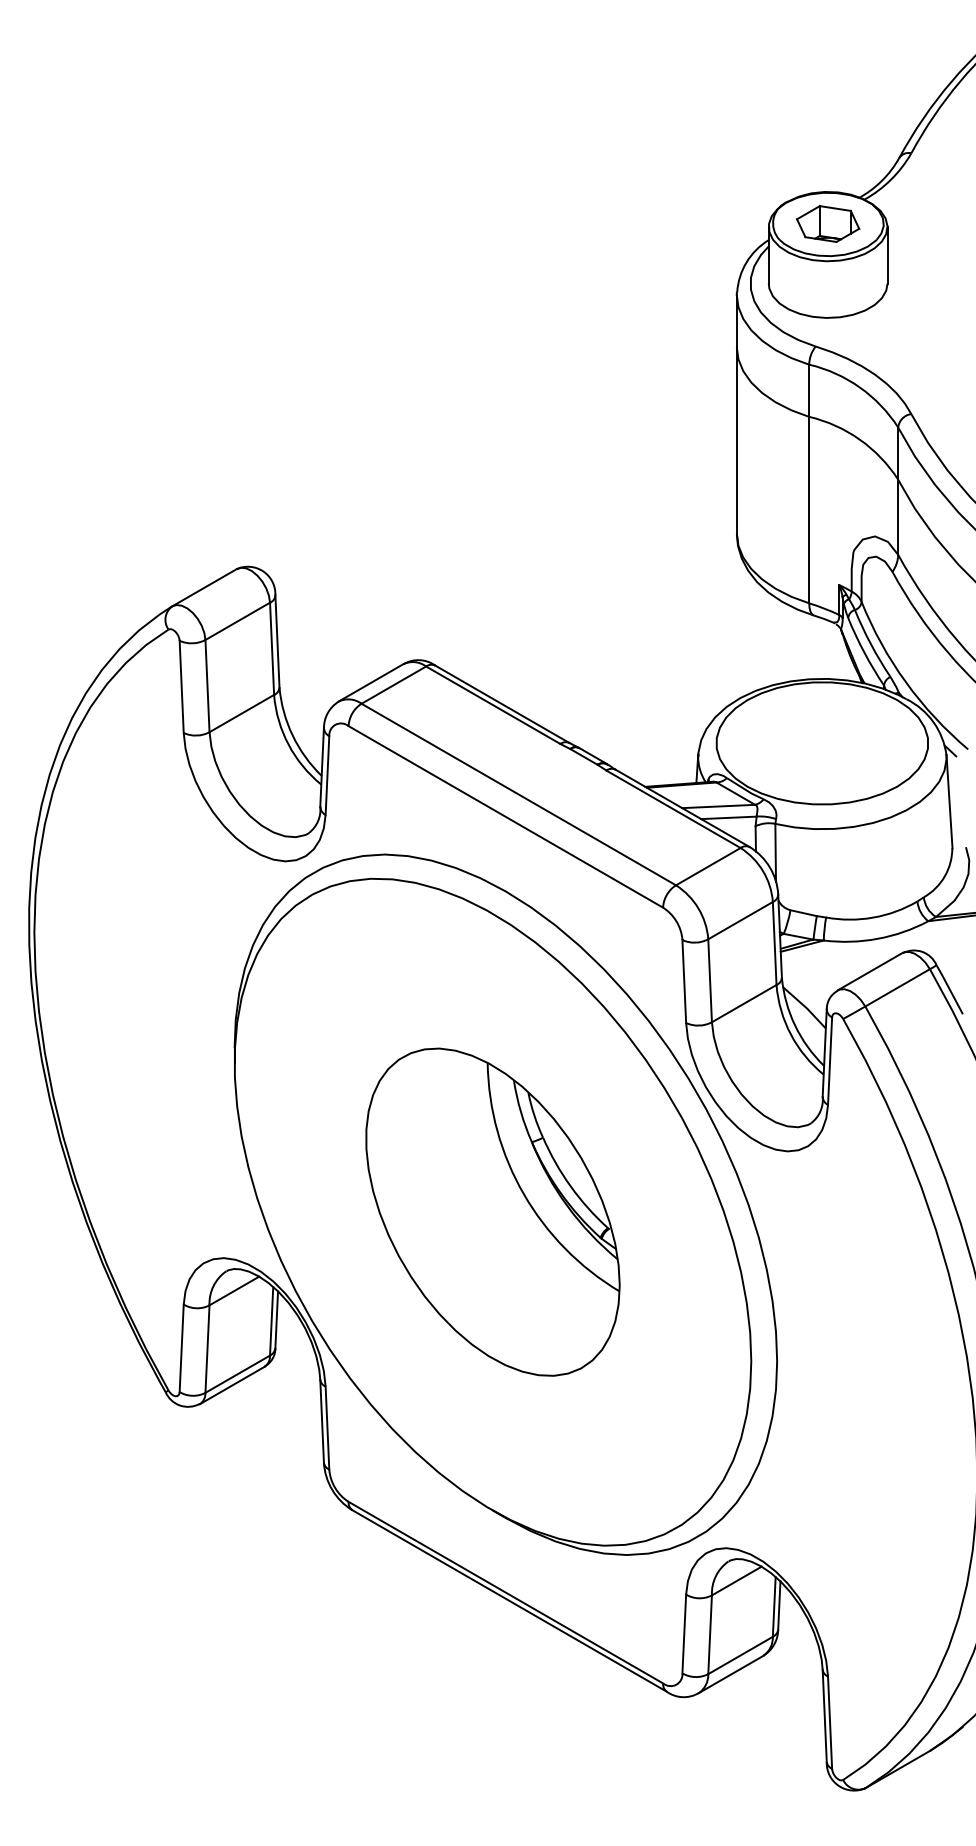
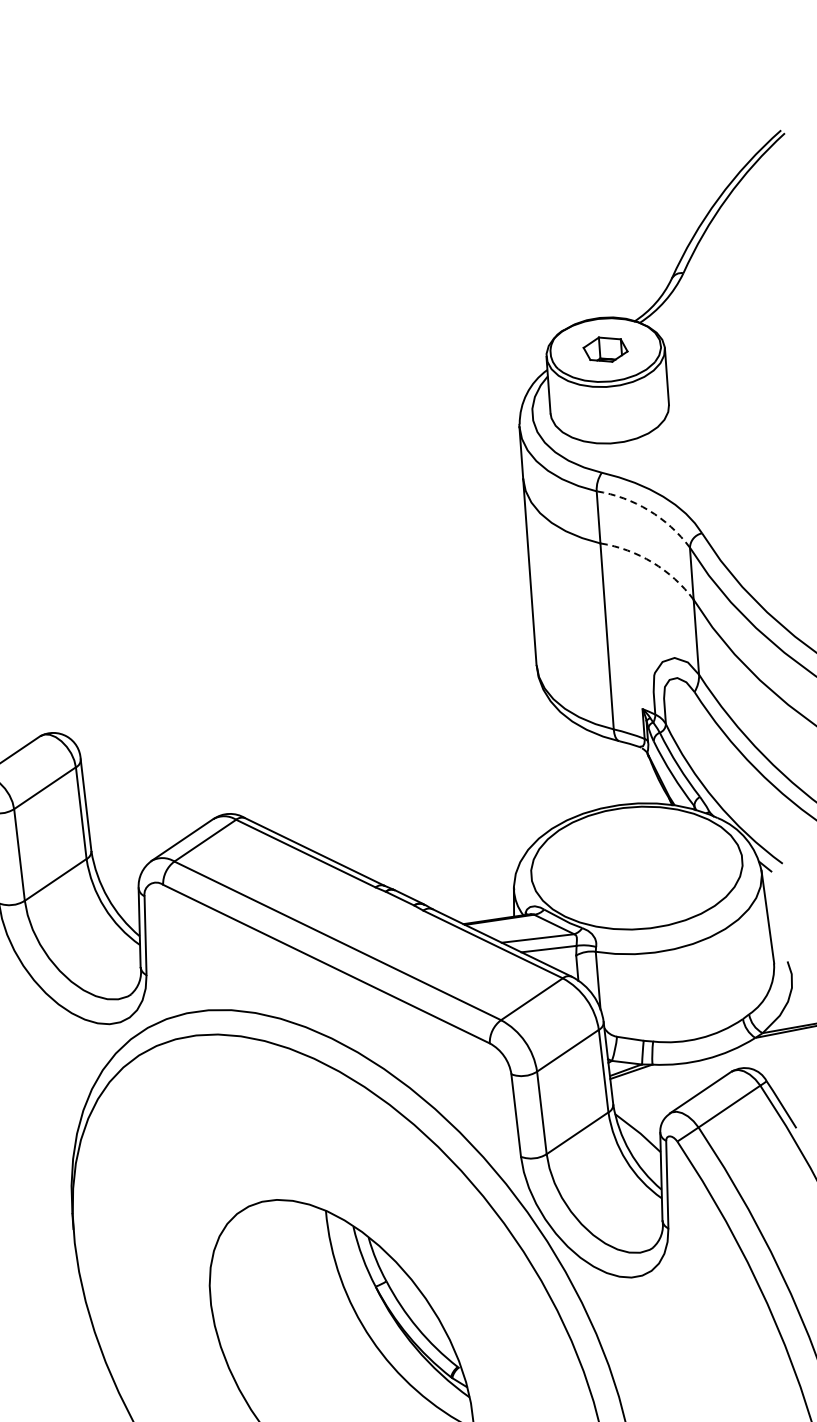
part: (828, 223) -> (605, 349), size x0.7
arc: (859, 387) -> (648, 510), solid -> dashed
arc: (859, 439) -> (652, 562), solid -> dashed

